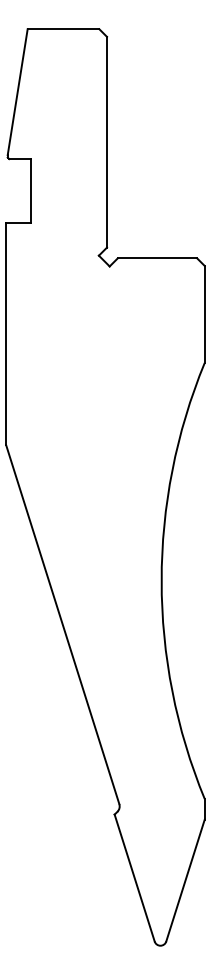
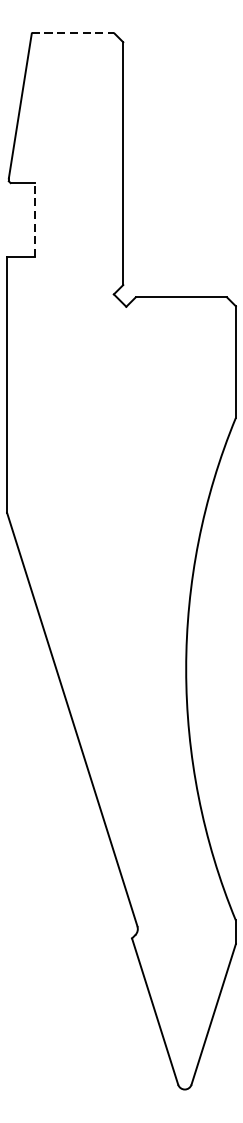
line: (63, 29) -> (73, 33), solid -> dashed
line: (30, 190) -> (35, 219), solid -> dashed

